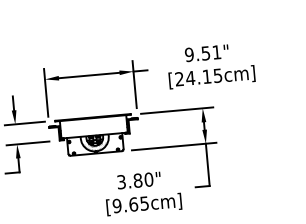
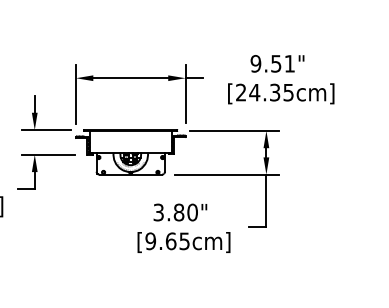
text: (207, 76) -> (275, 92), [24.15cm] -> [24.35cm]

